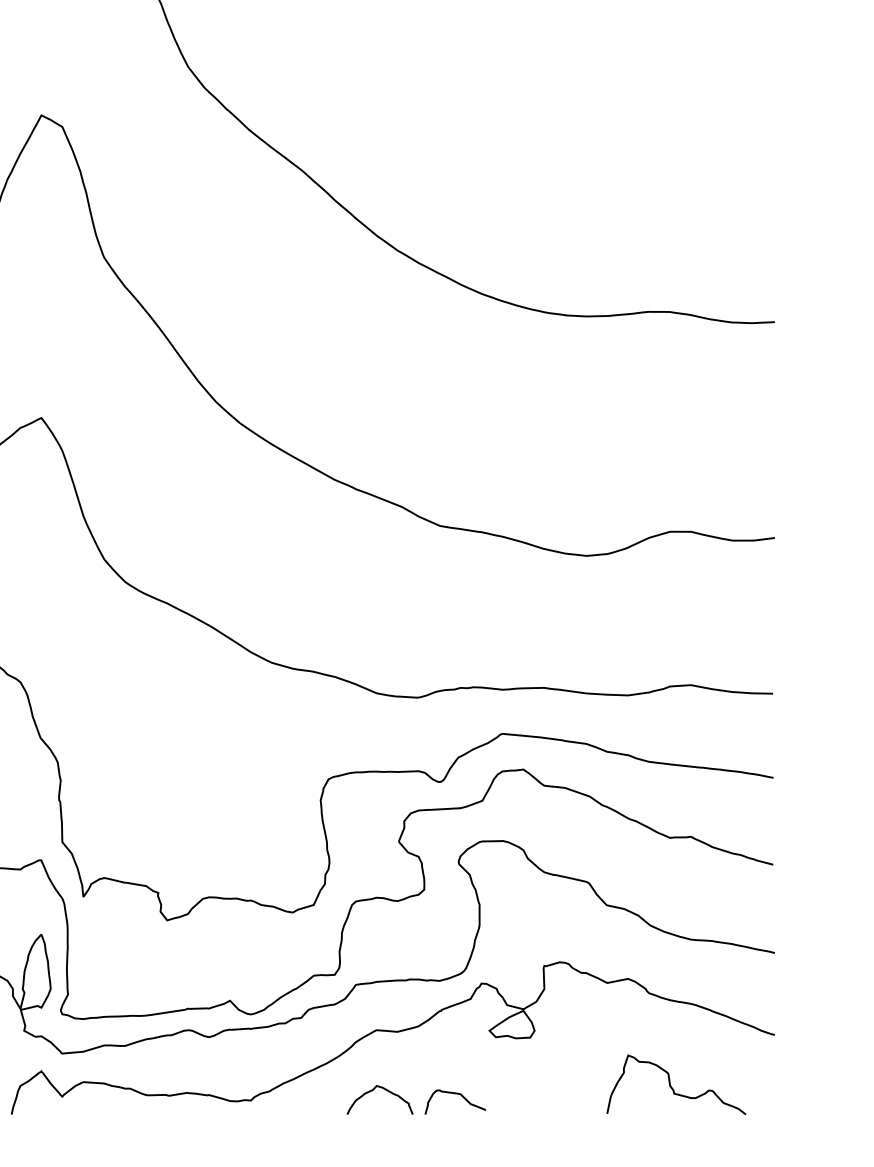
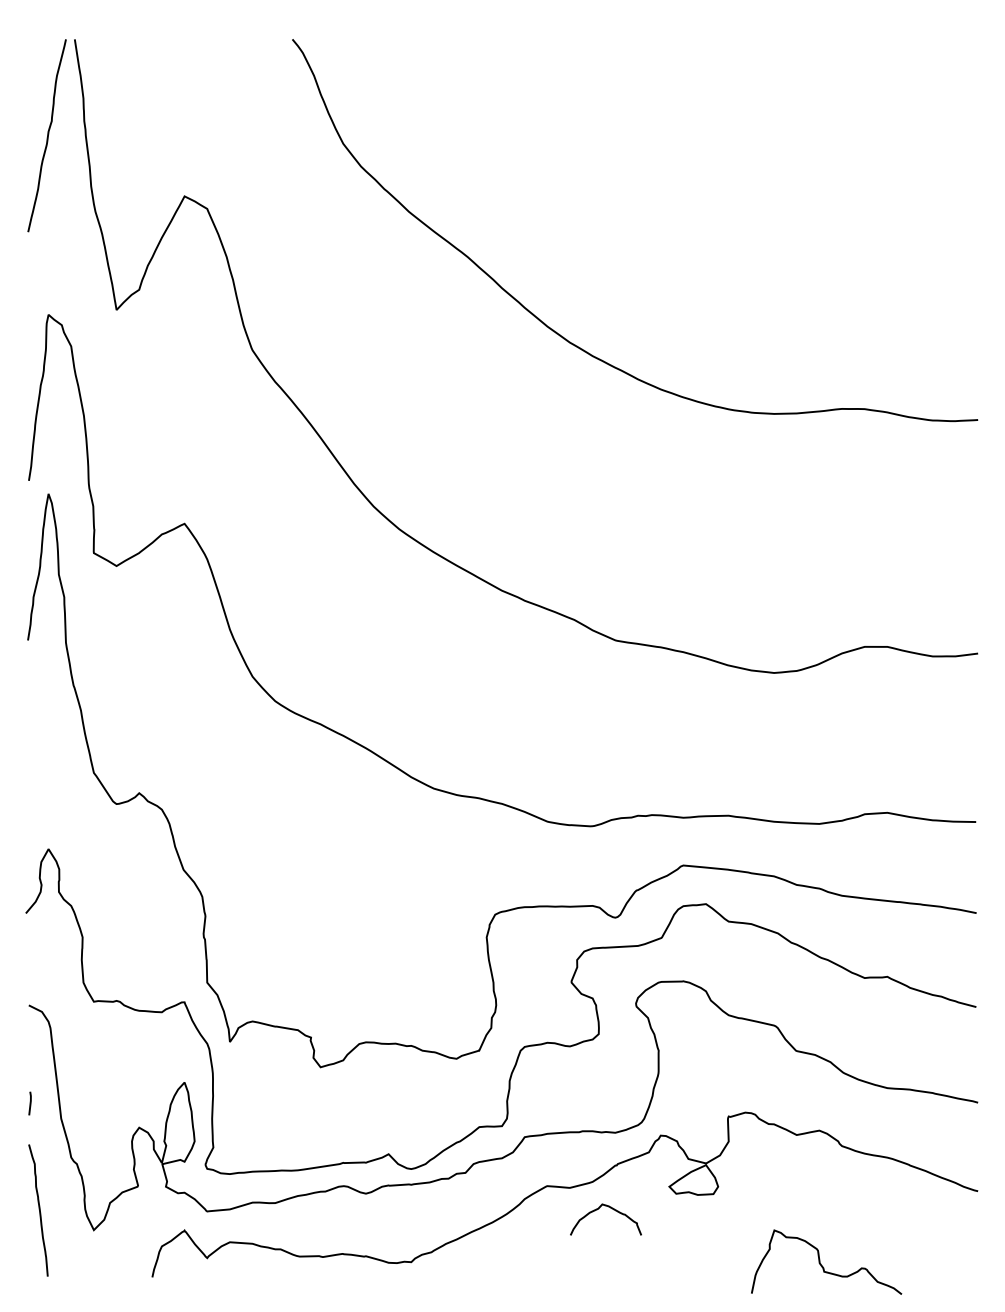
curve: (671, 1086) -> (821, 1263), moved
curve: (372, 1091) -> (597, 1210), moved
curve: (455, 1094) -> (632, 1255), removed

